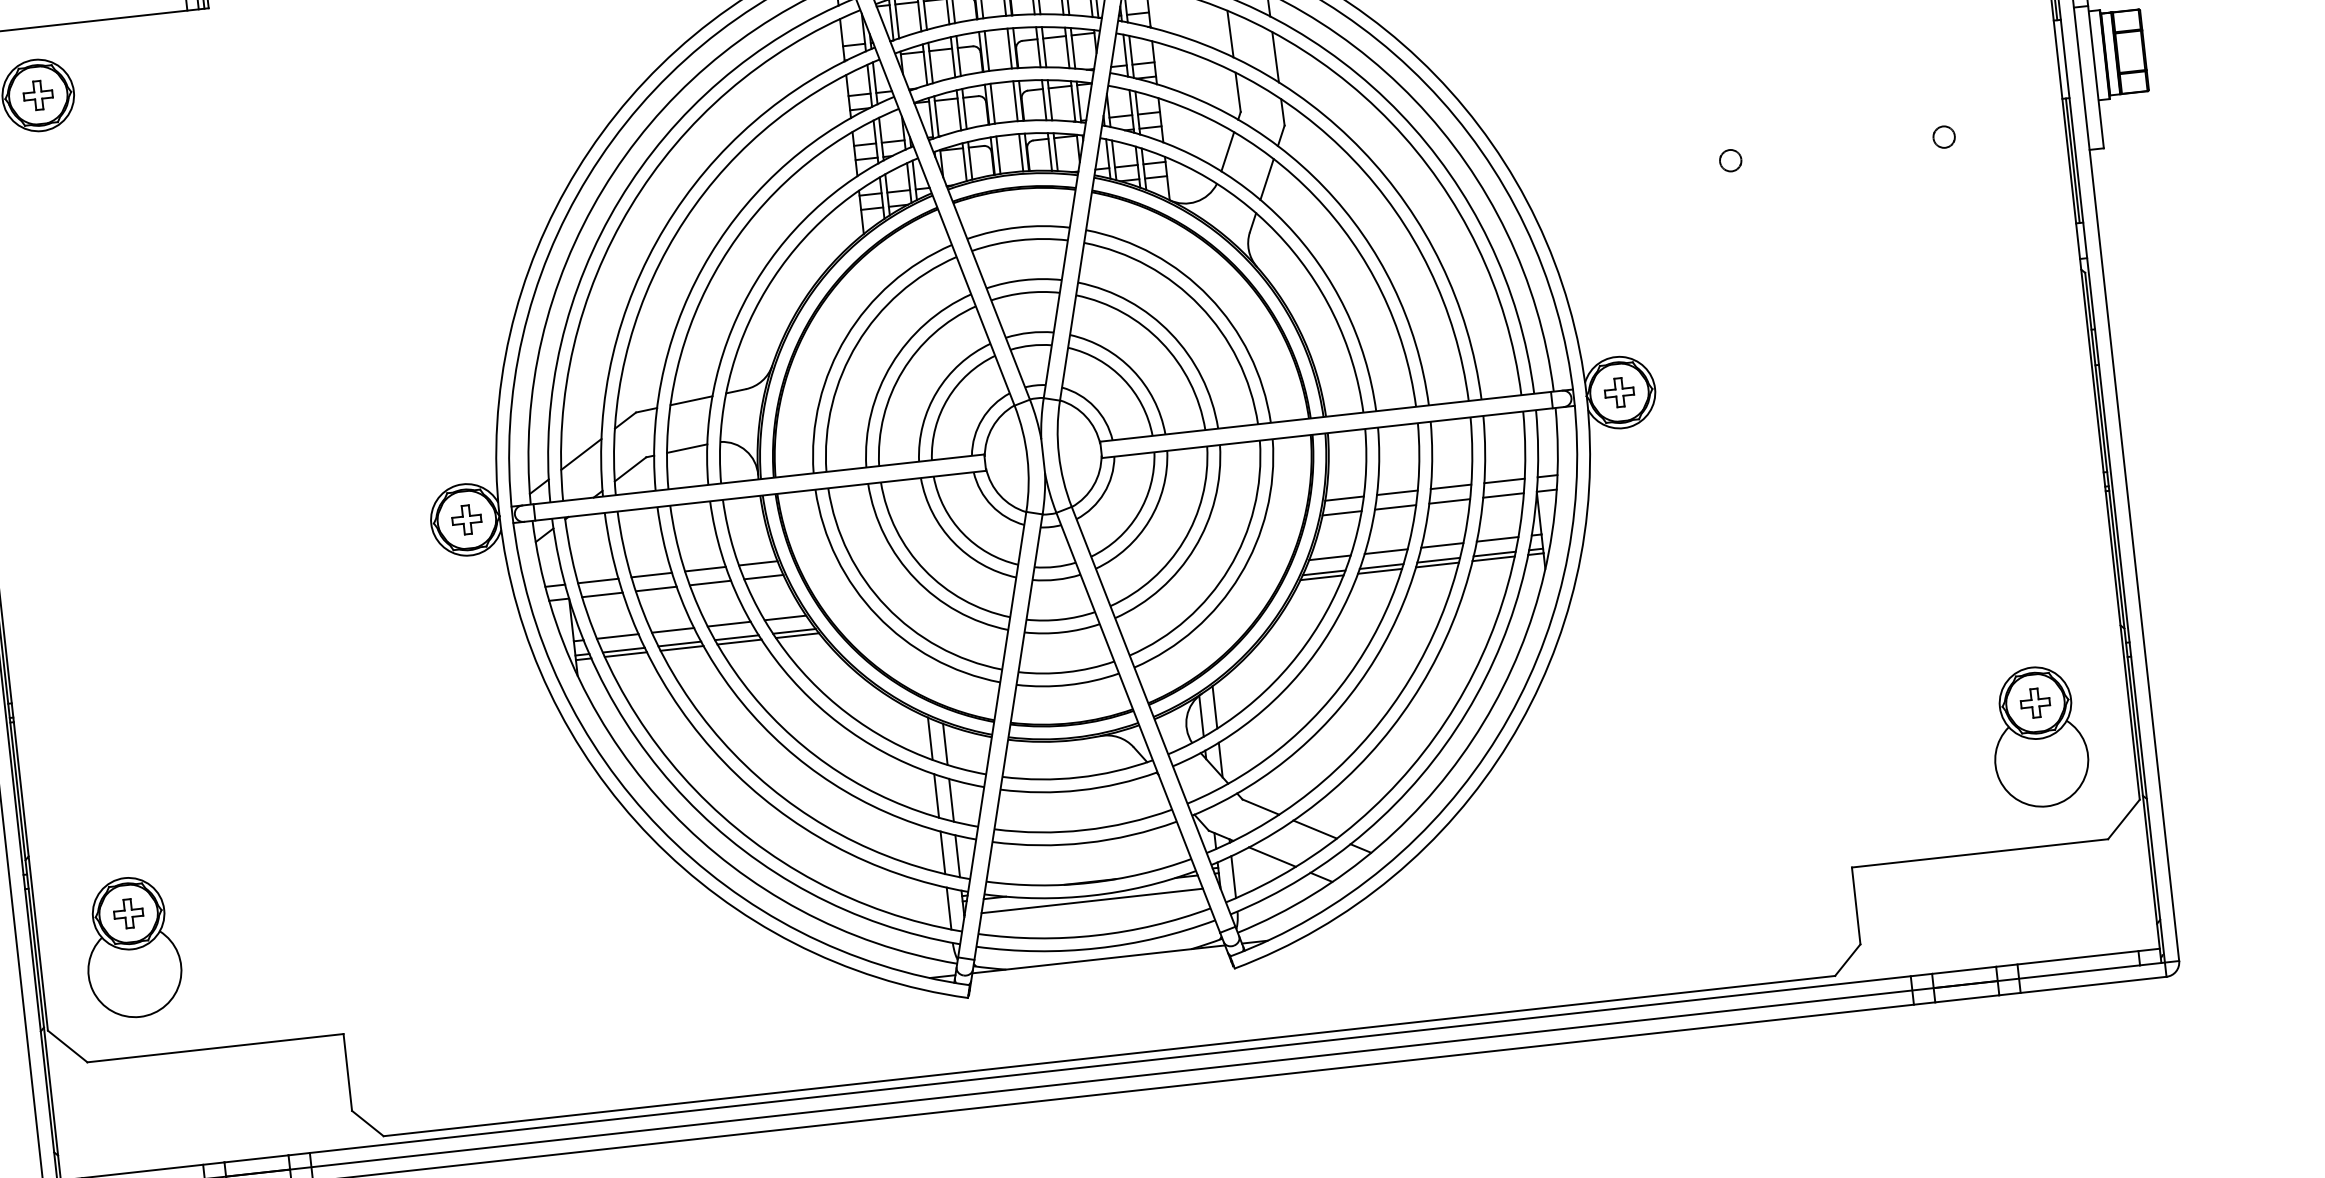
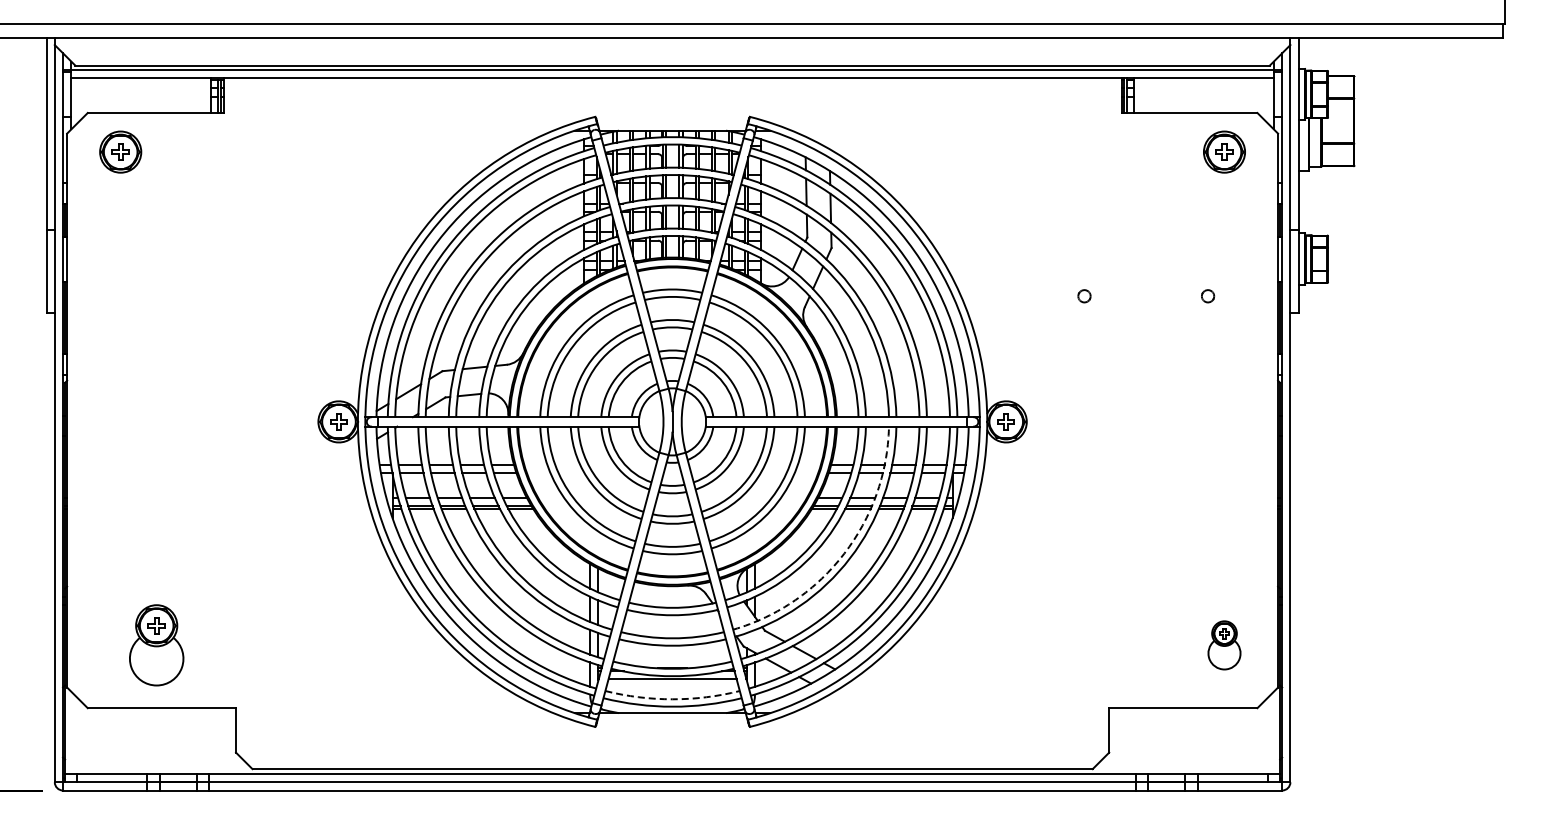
arc: (1365, 650) -> (844, 553), solid -> dashed
part: (2039, 737) -> (1224, 645), size x0.6
arc: (1095, 935) -> (672, 699), solid -> dashed
part: (132, 947) -> (156, 645), moved

